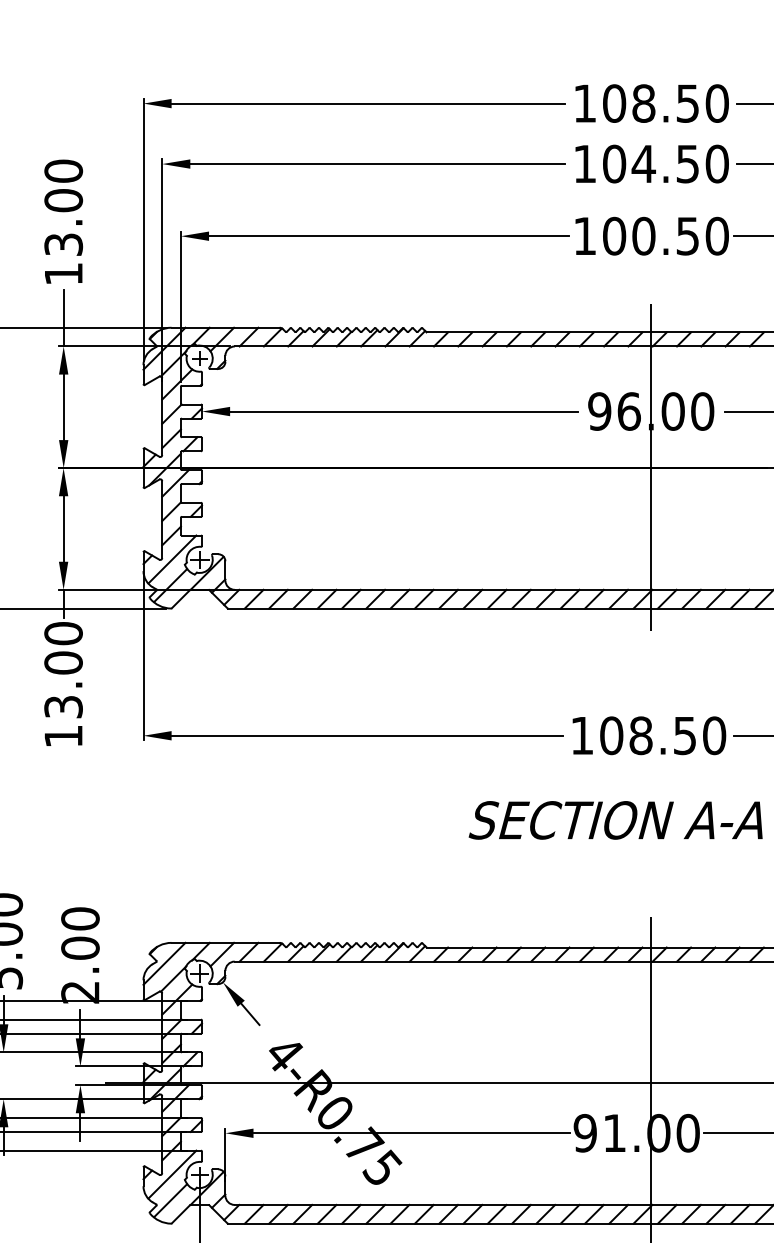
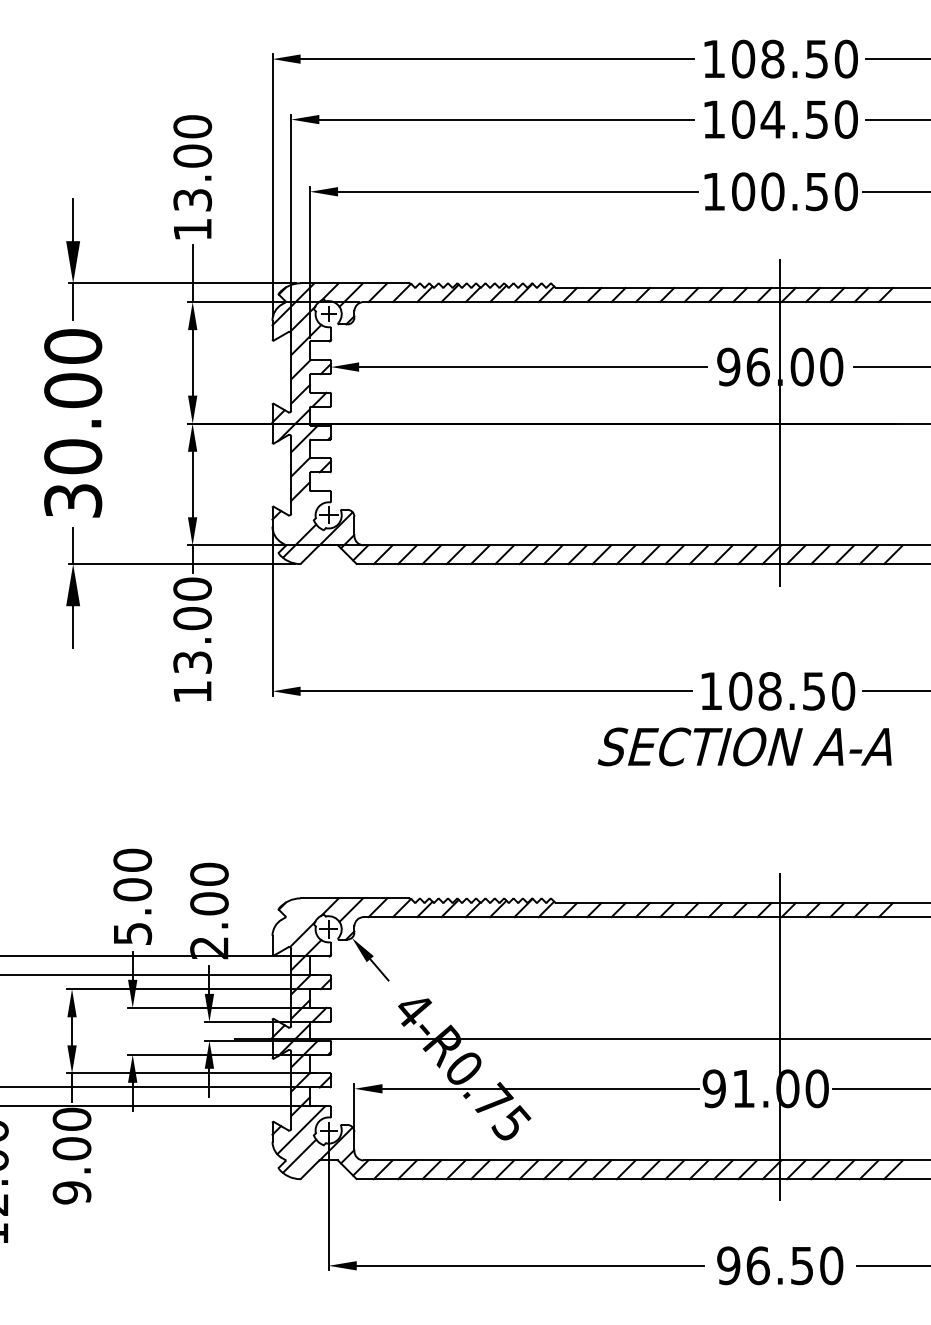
line: (172, 559) -> (301, 515), removed
text: (615, 819) -> (744, 746), moved
line: (164, 963) -> (293, 919), removed

